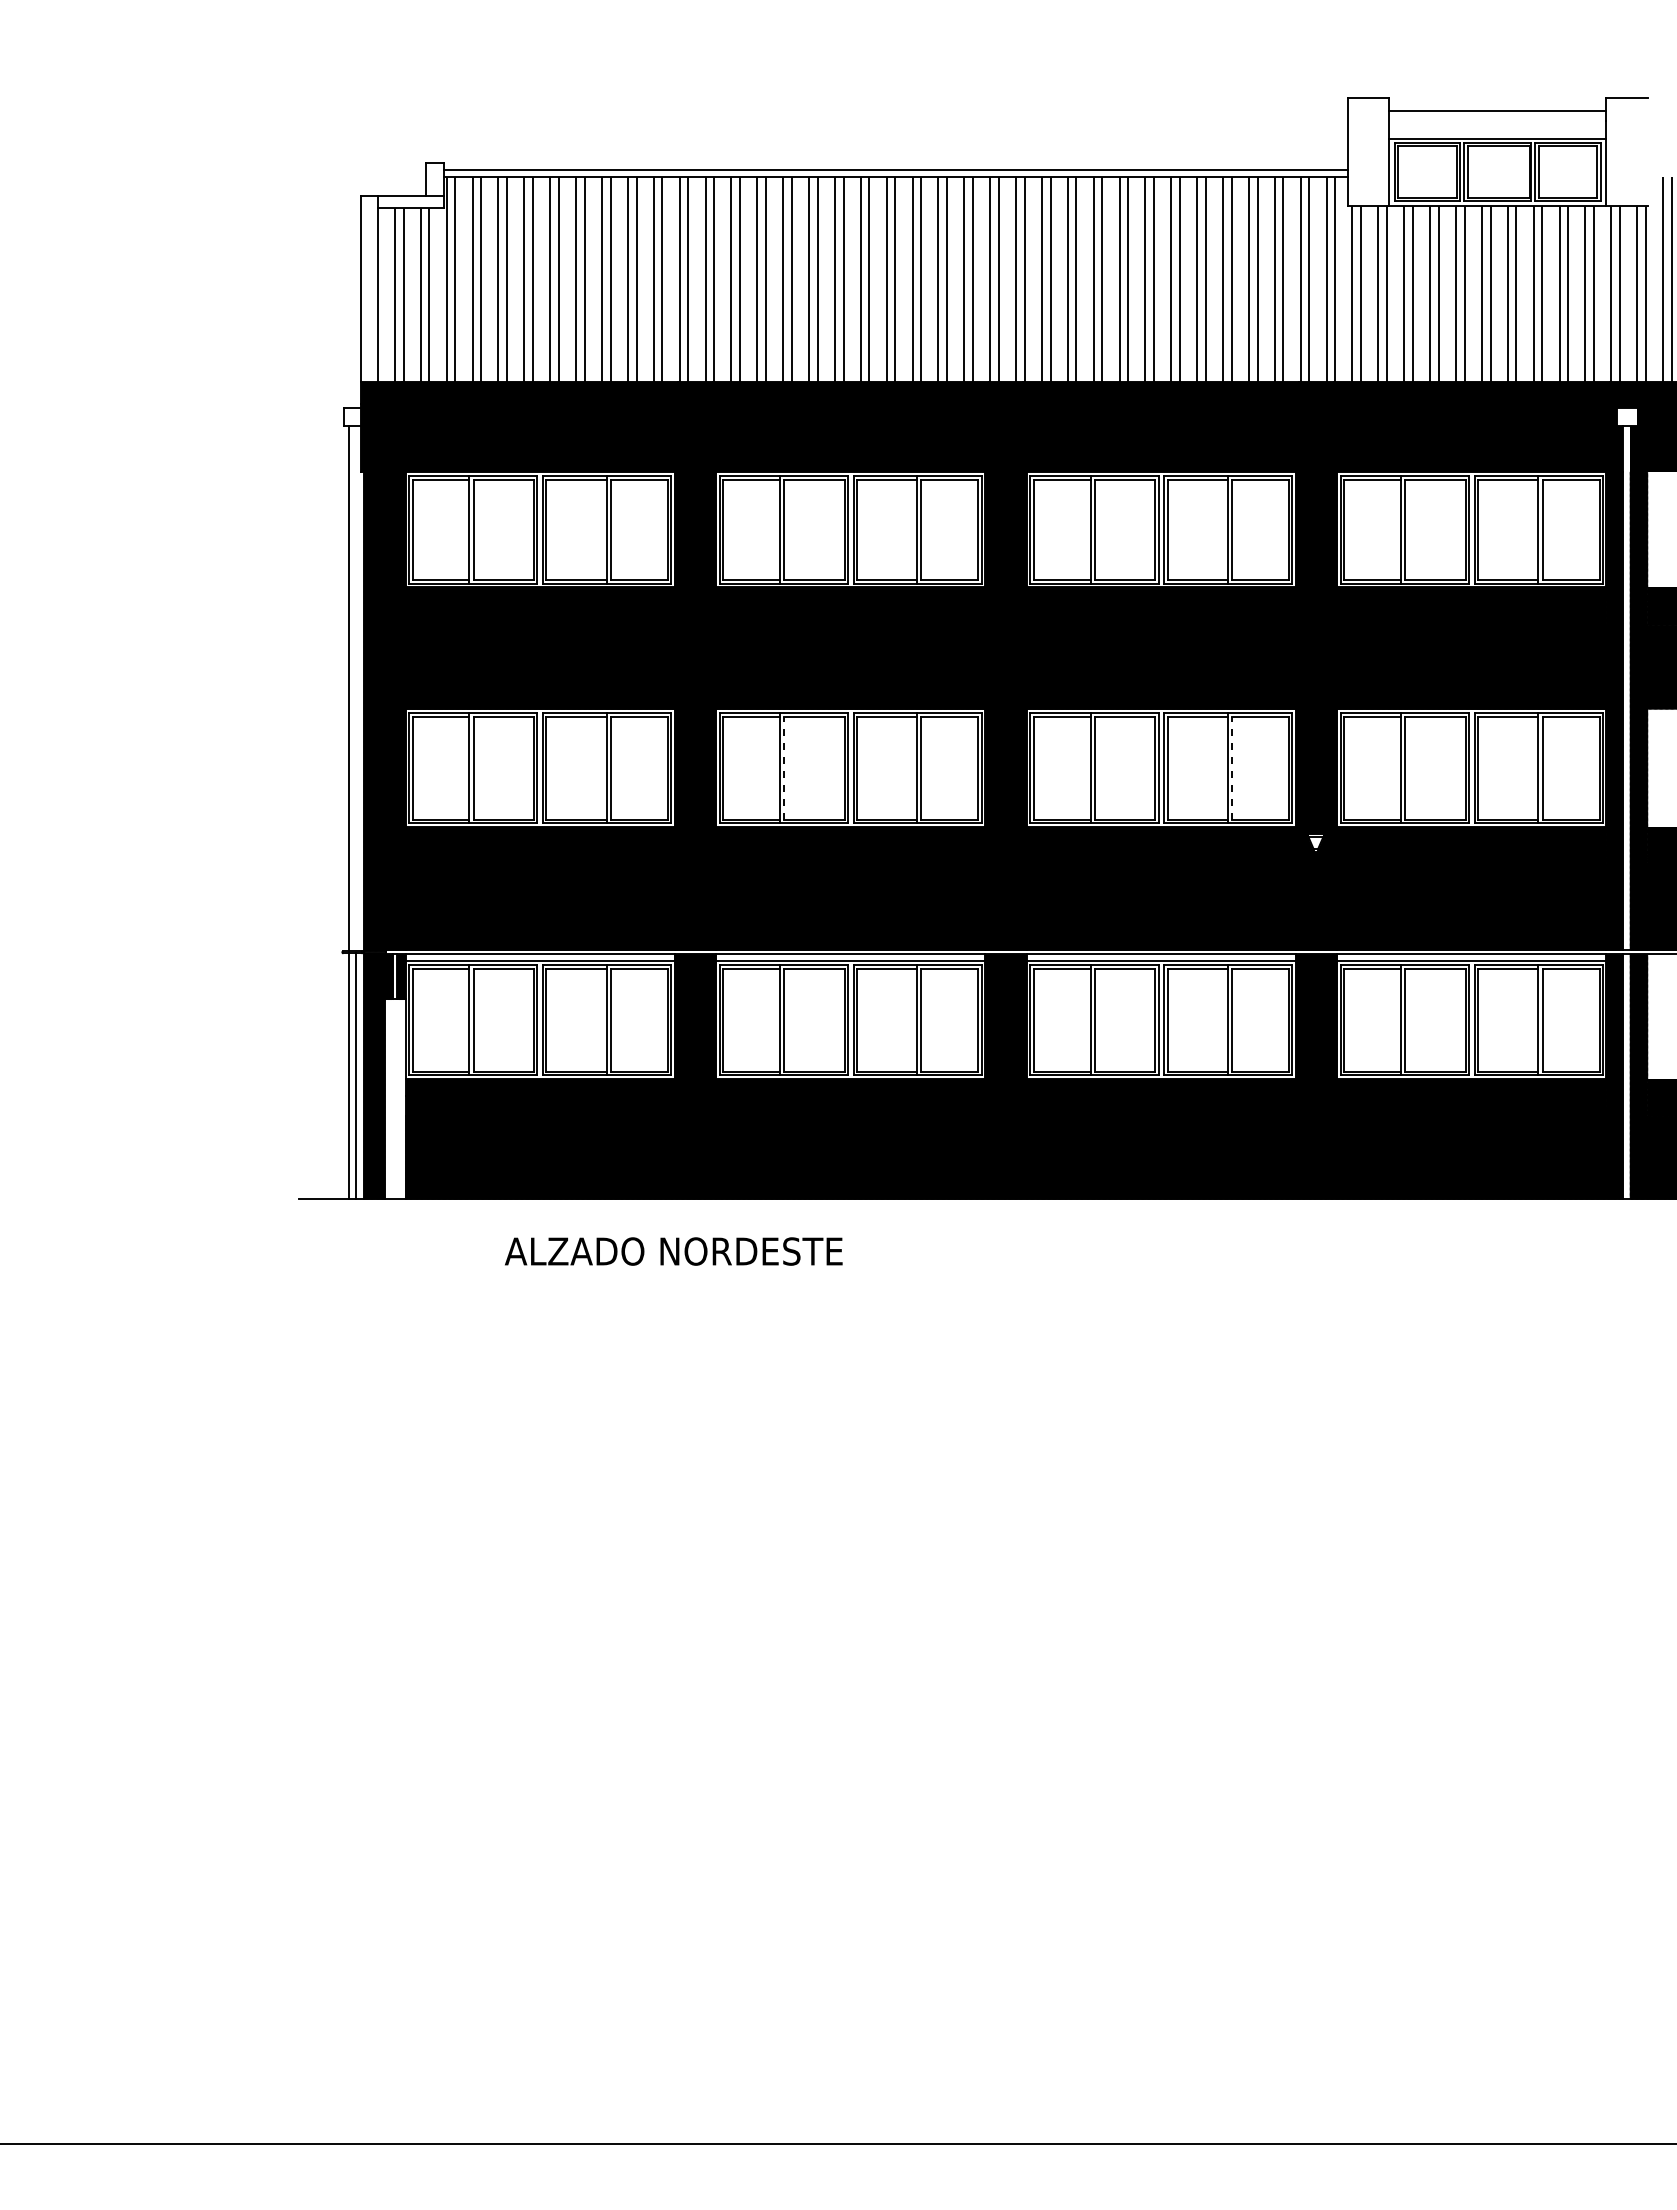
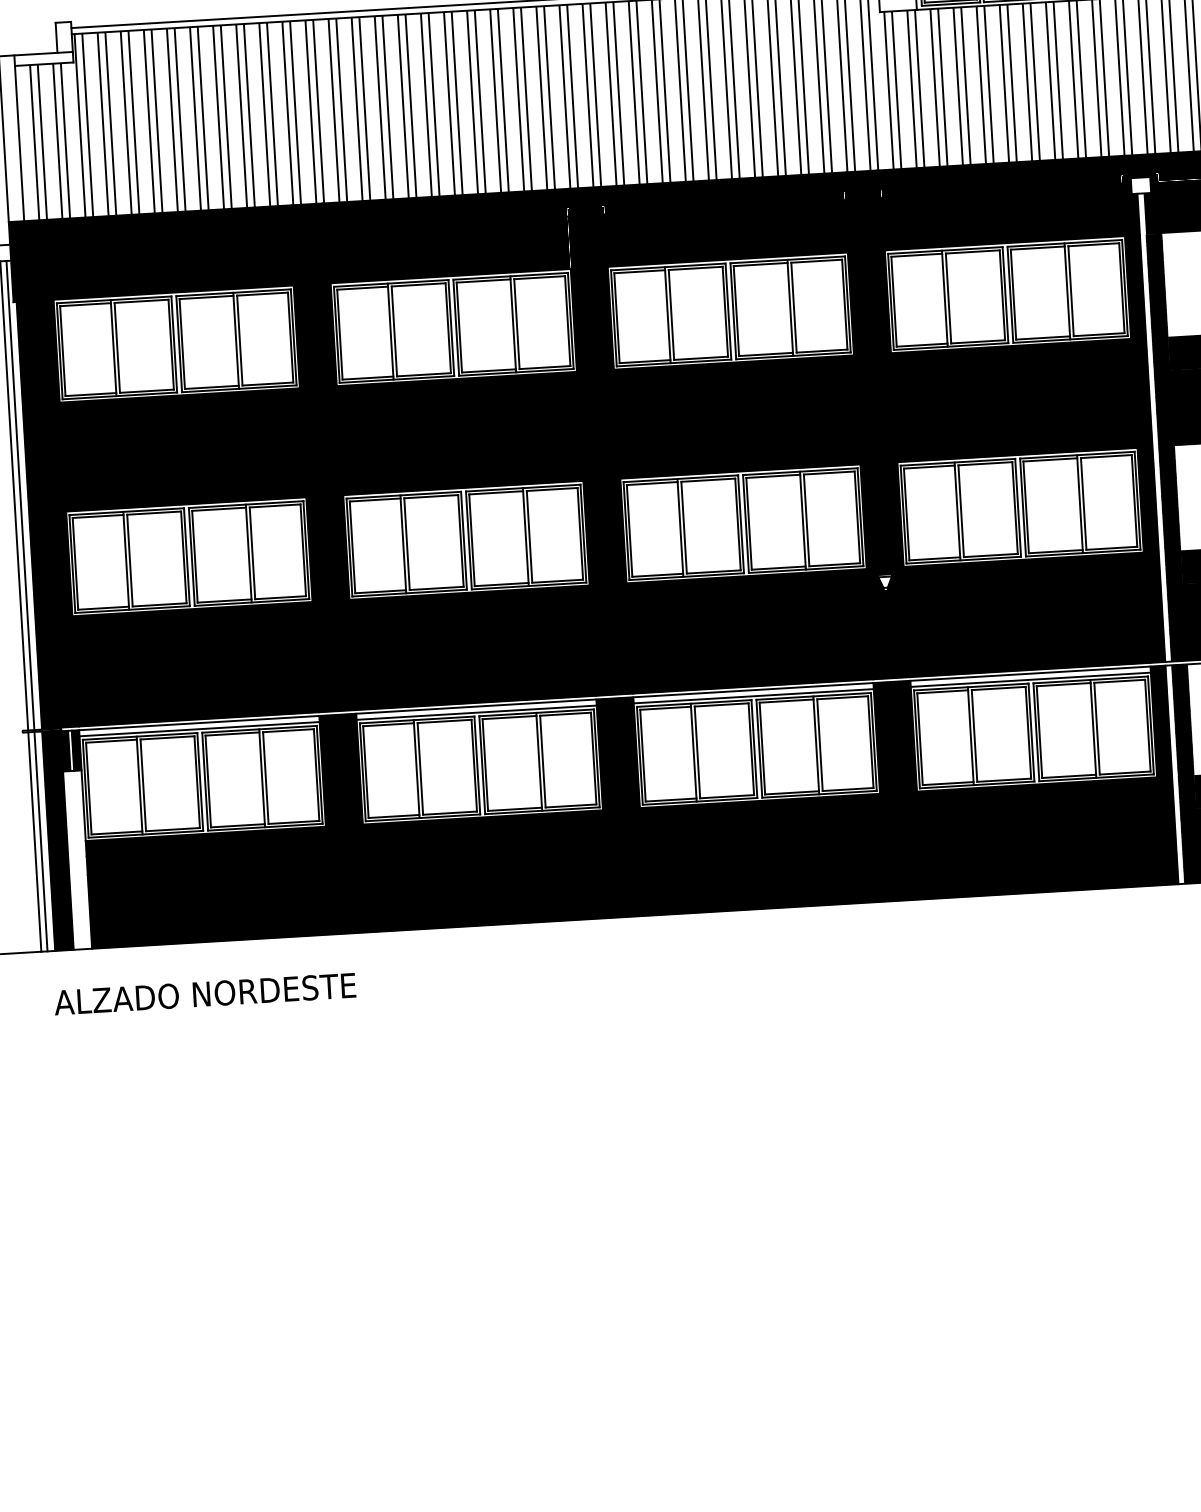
line: (355, 688) -> (20, 495), added
line: (784, 767) -> (407, 543), dashed -> solid
line: (1232, 767) -> (807, 519), dashed -> solid
text: (673, 1251) -> (204, 994), moved

